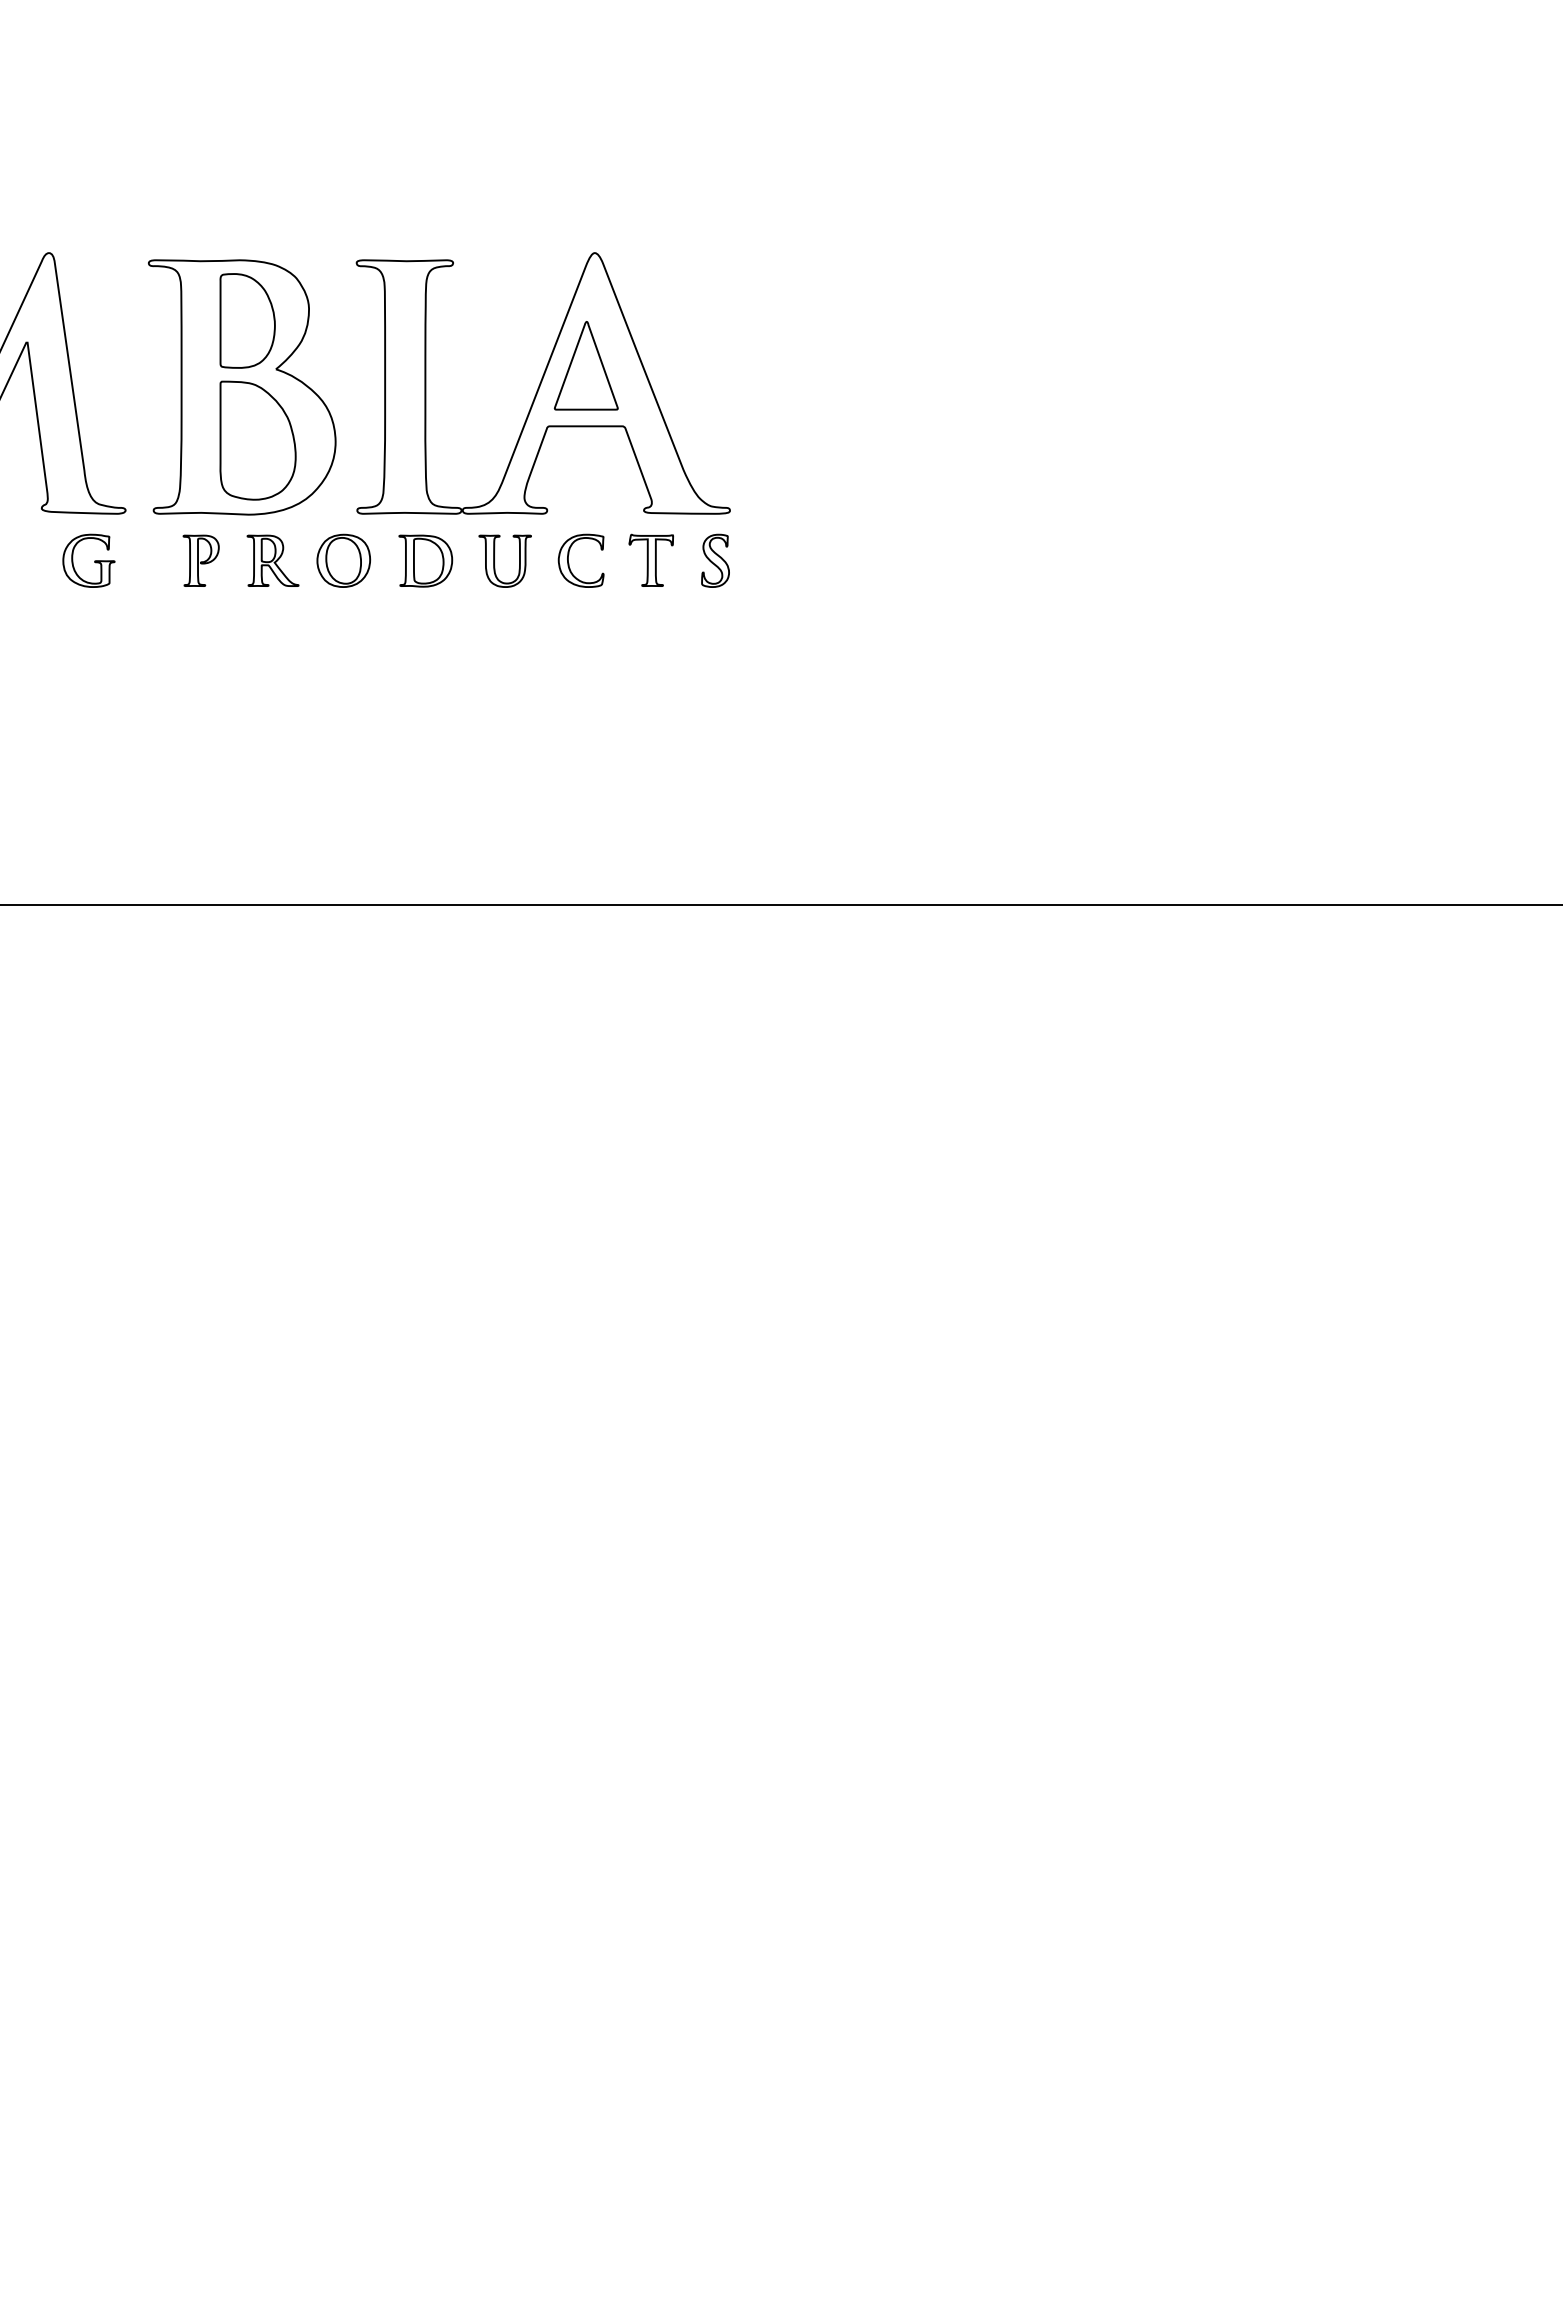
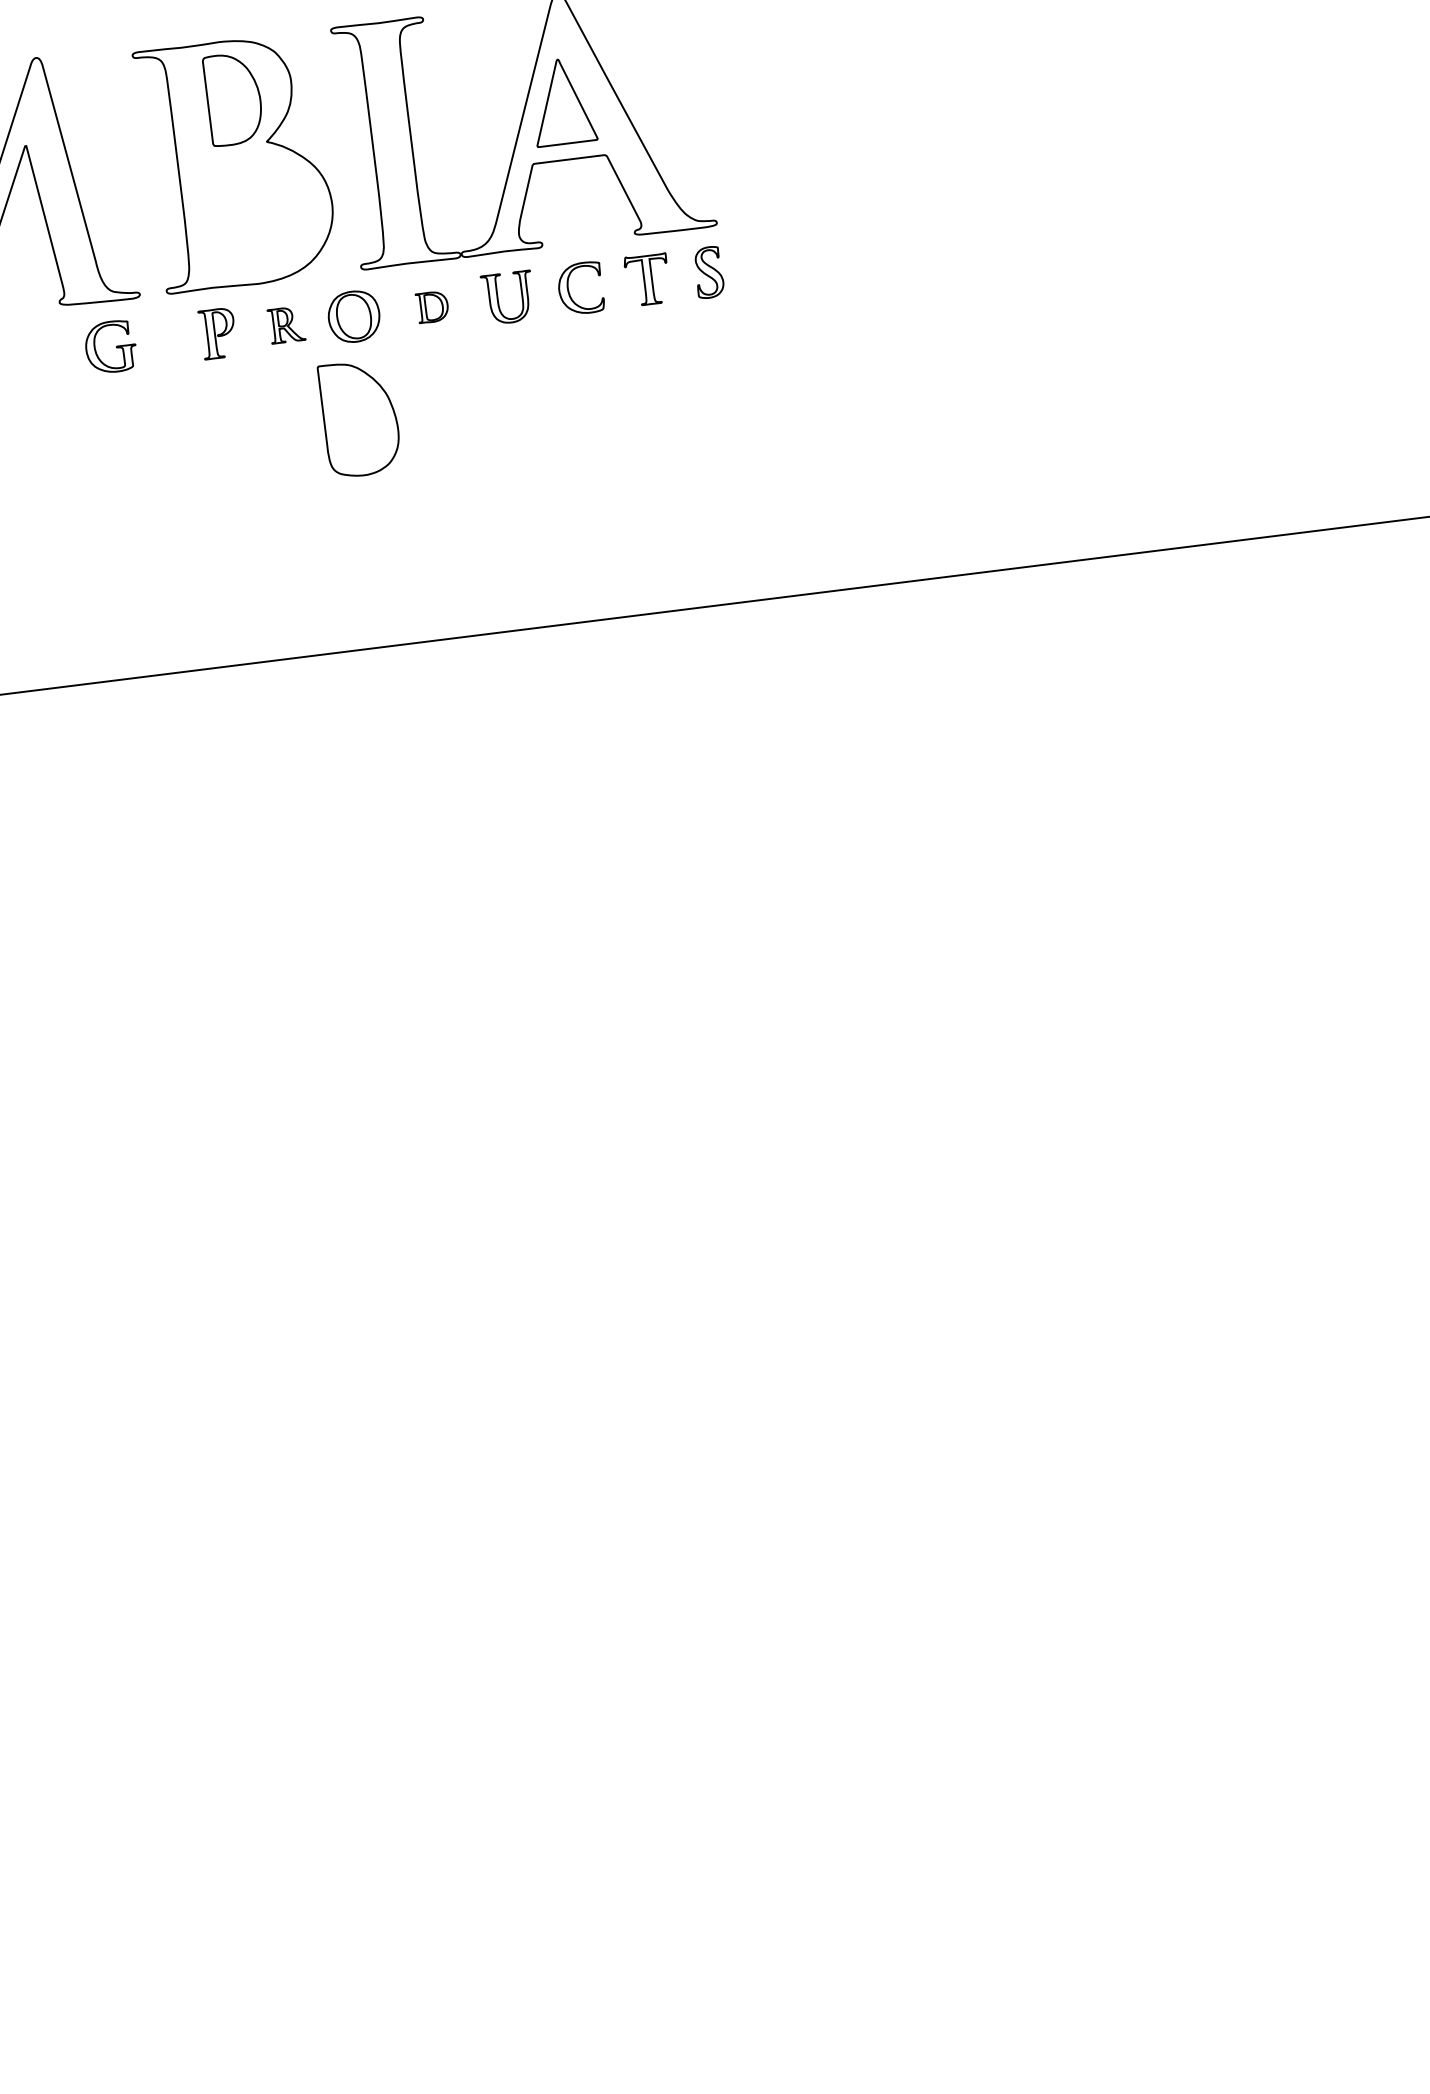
part: (257, 440) -> (359, 418), moved
part: (272, 560) -> (286, 324), size x0.7
part: (425, 560) -> (432, 306), size x0.6

